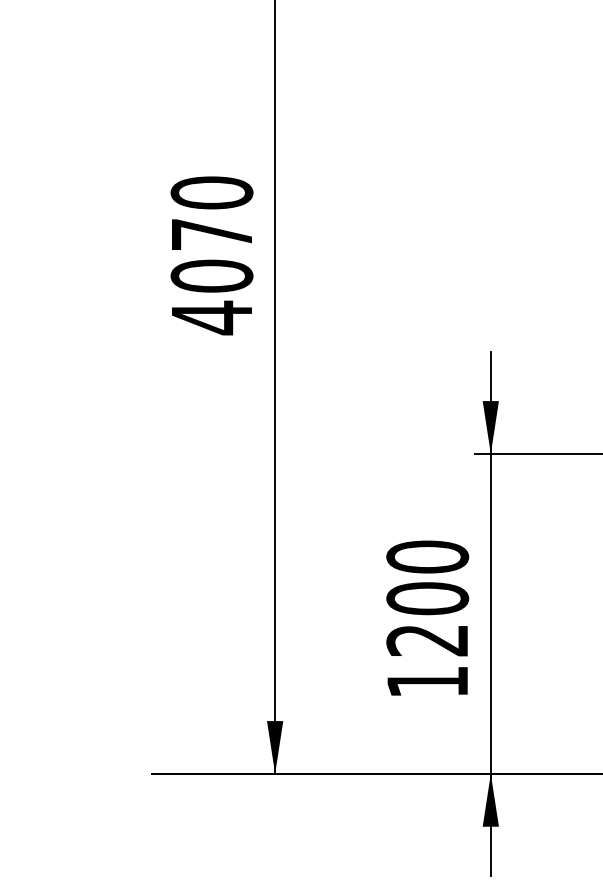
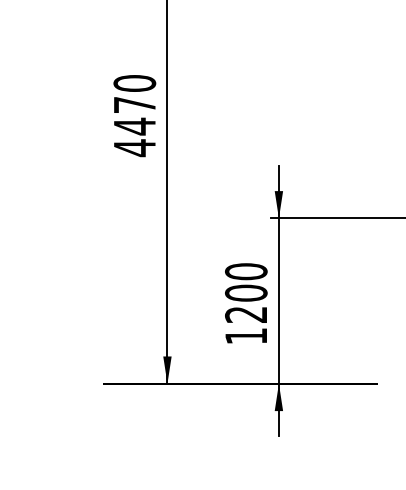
text: (211, 276) -> (134, 126), 4070 -> 4470

